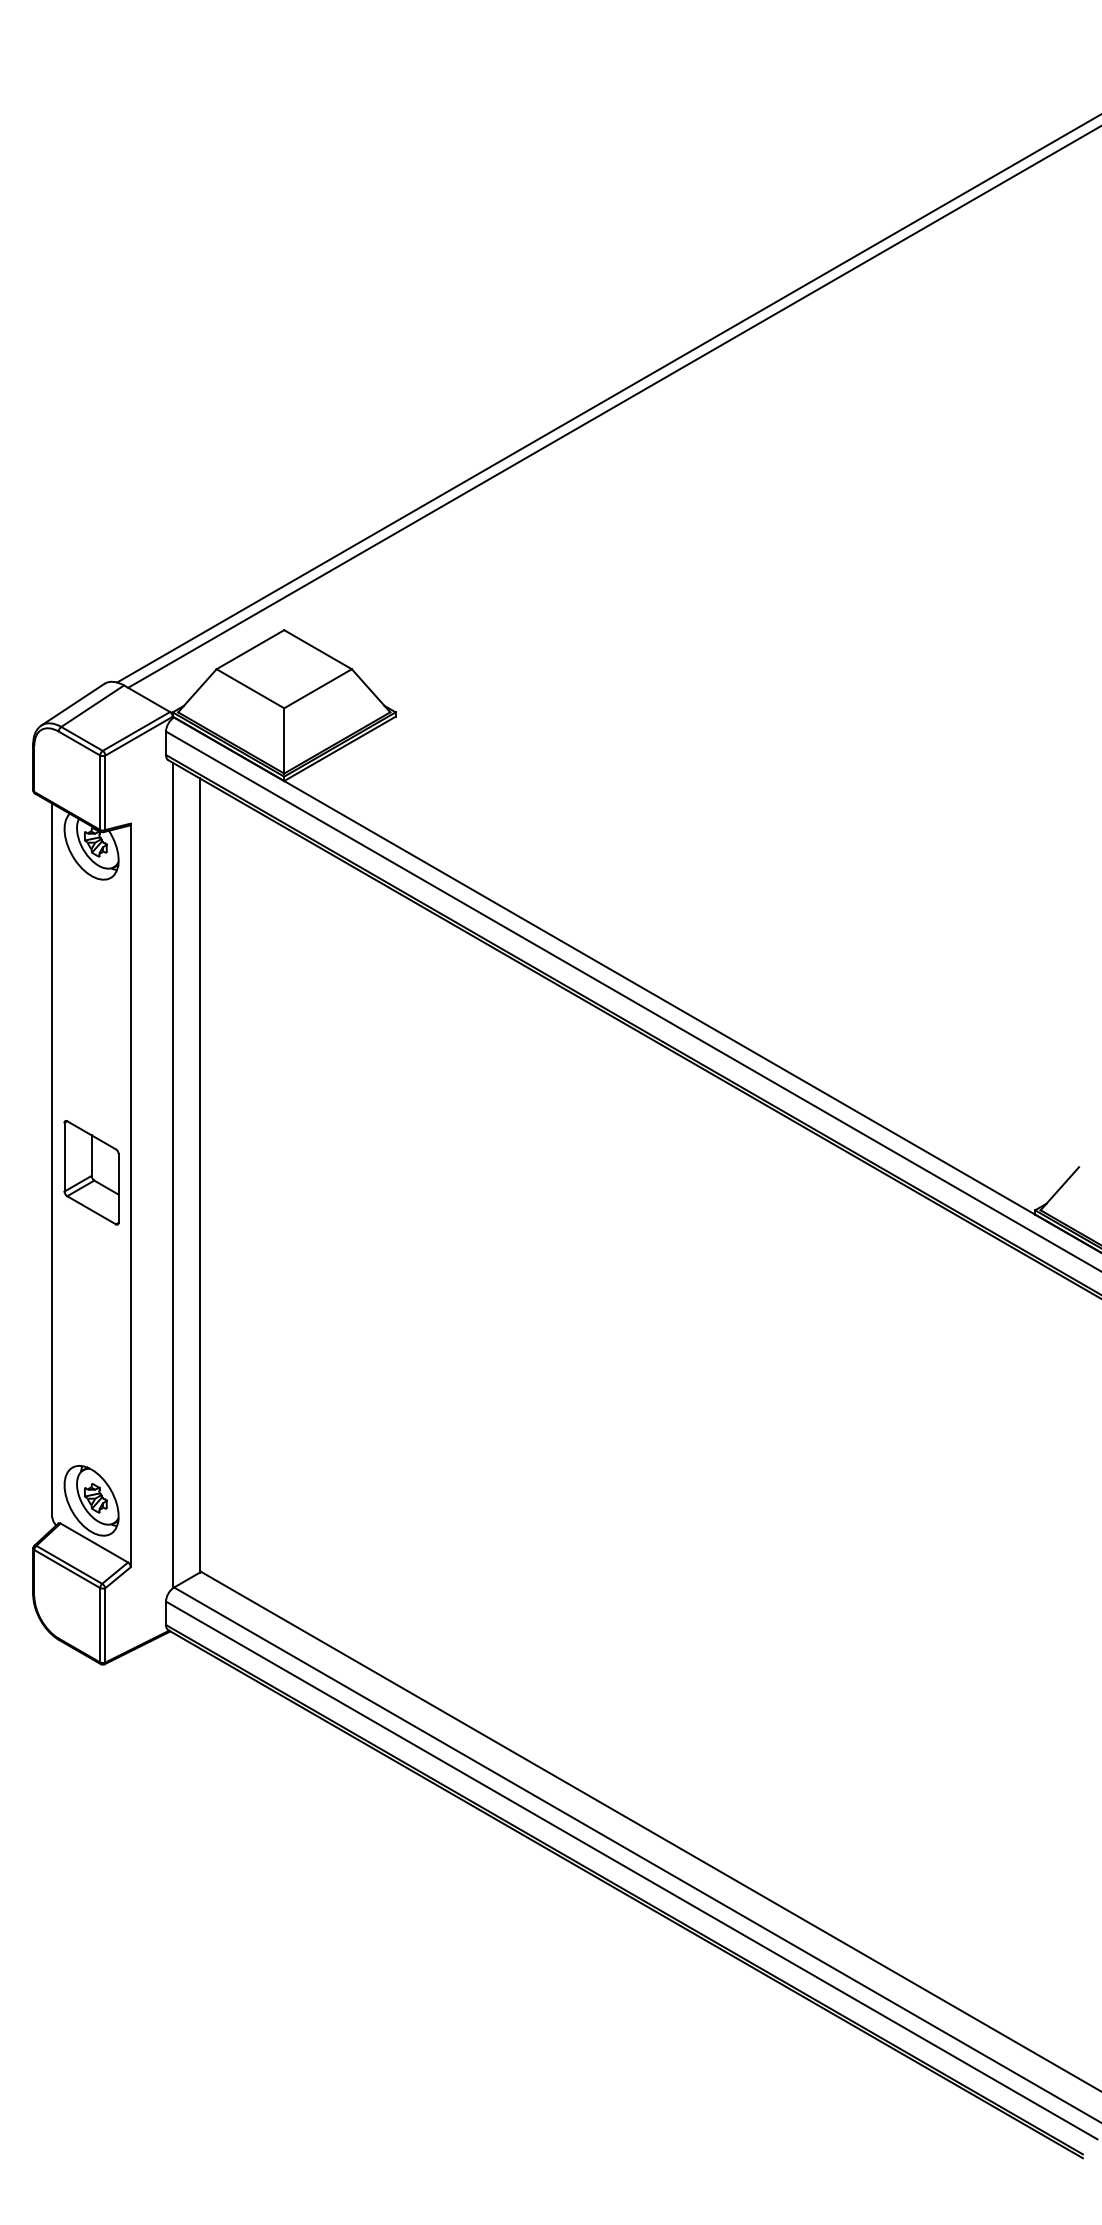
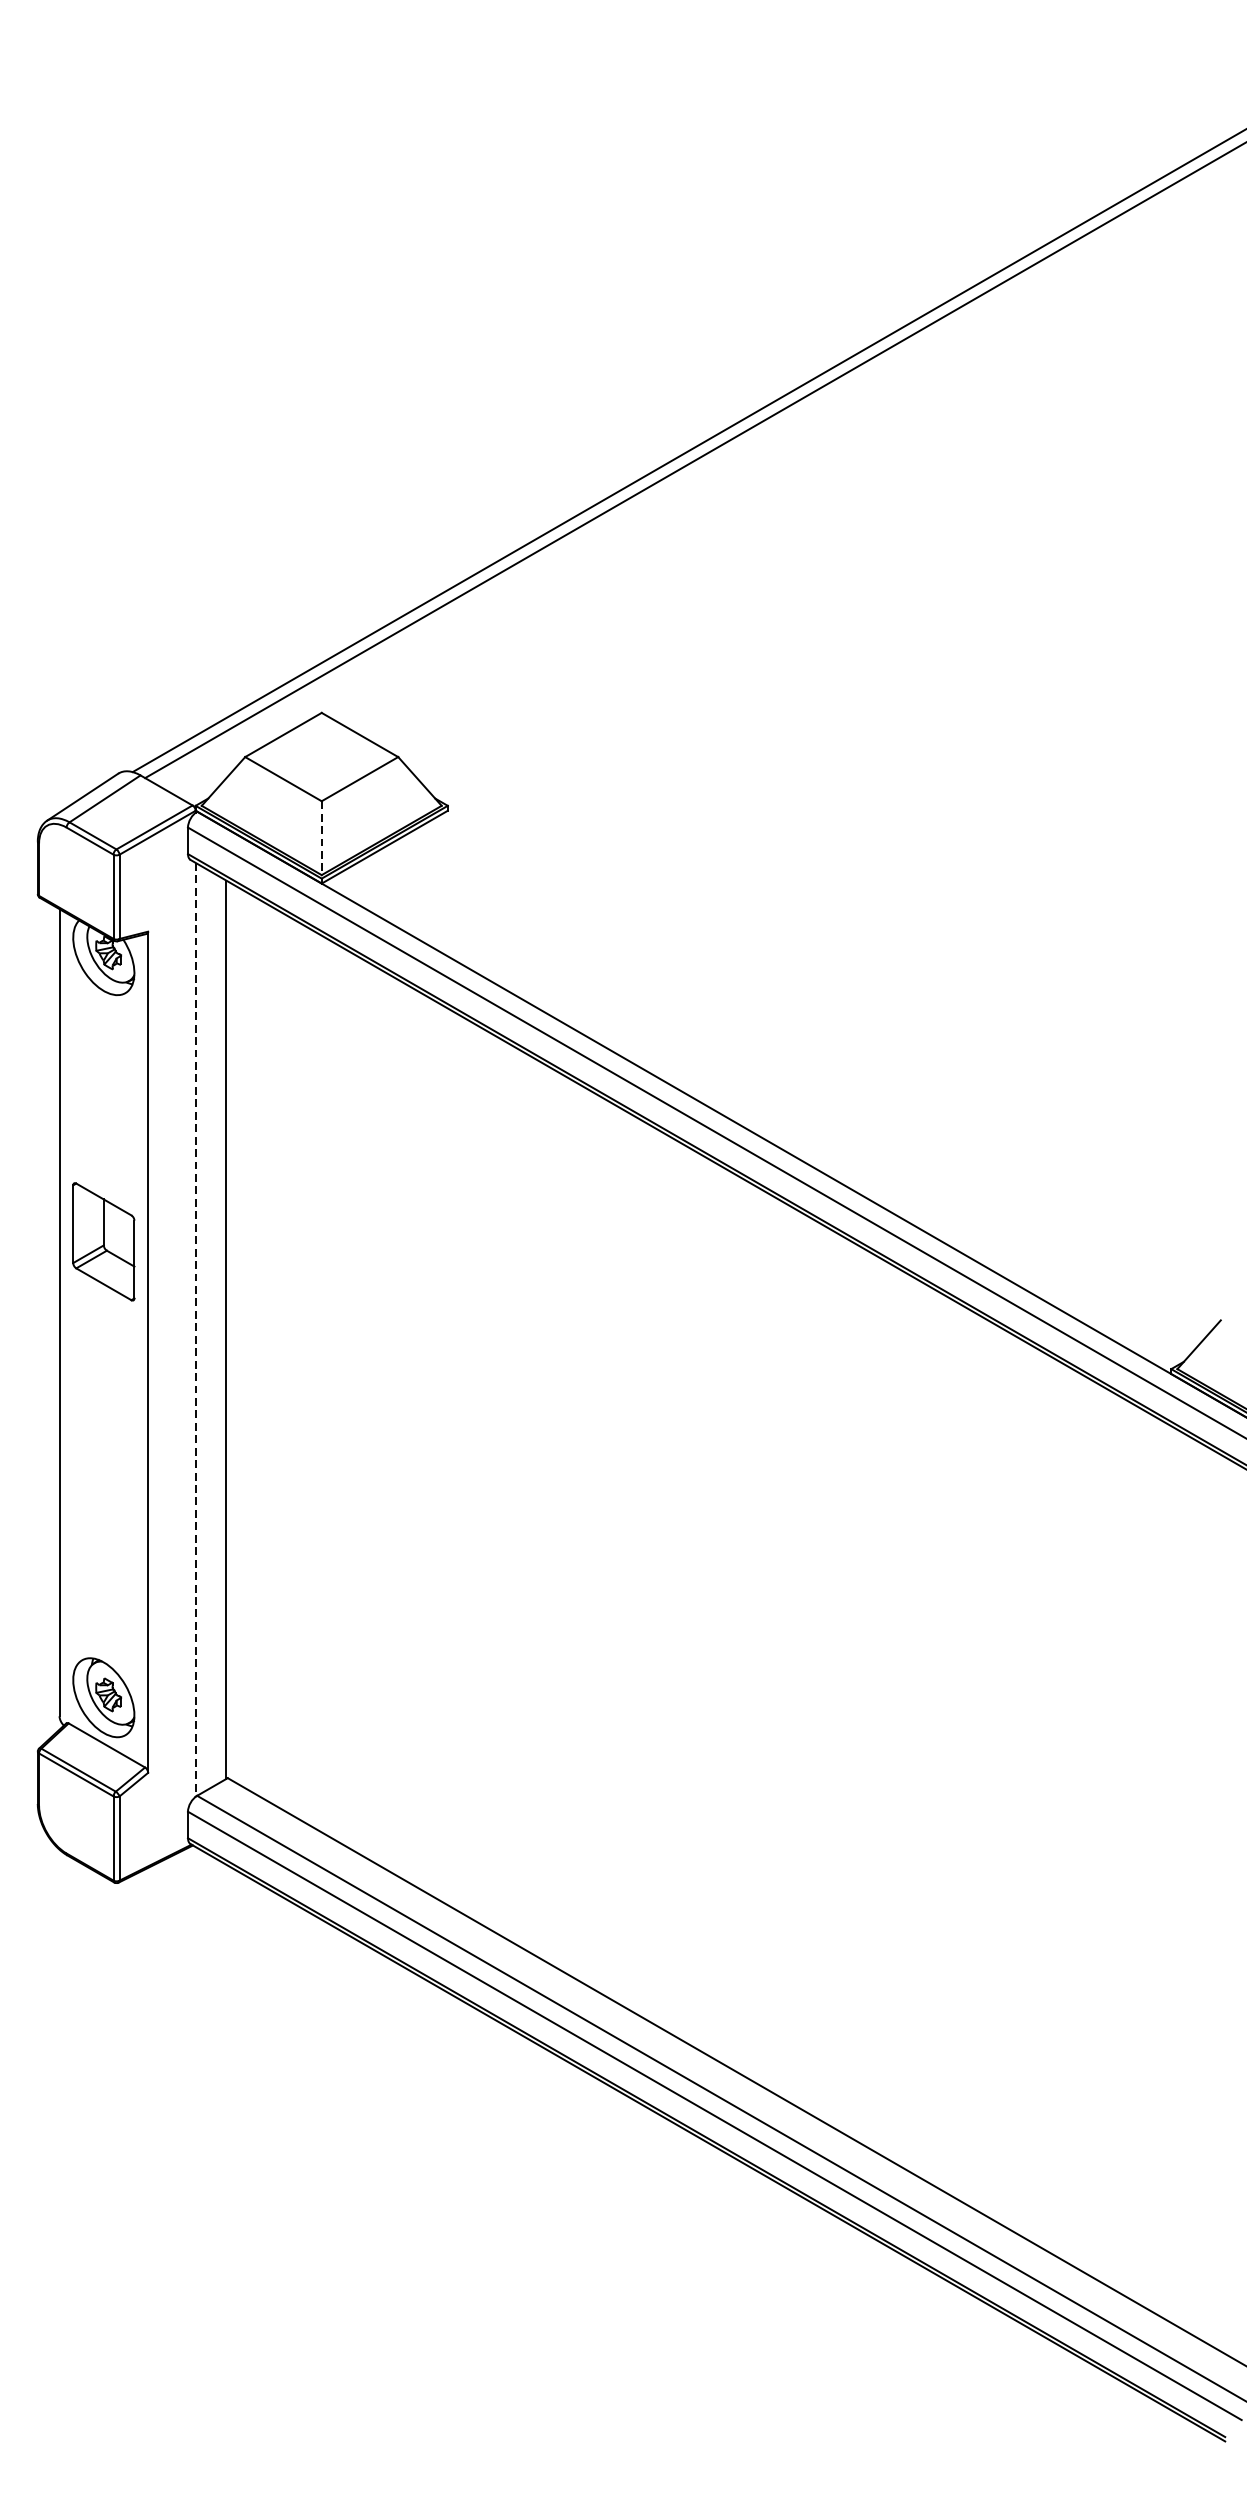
line: (284, 740) -> (322, 837), solid -> dashed
part: (91, 1172) -> (103, 1241), moved
line: (172, 1175) -> (195, 1329), solid -> dashed

